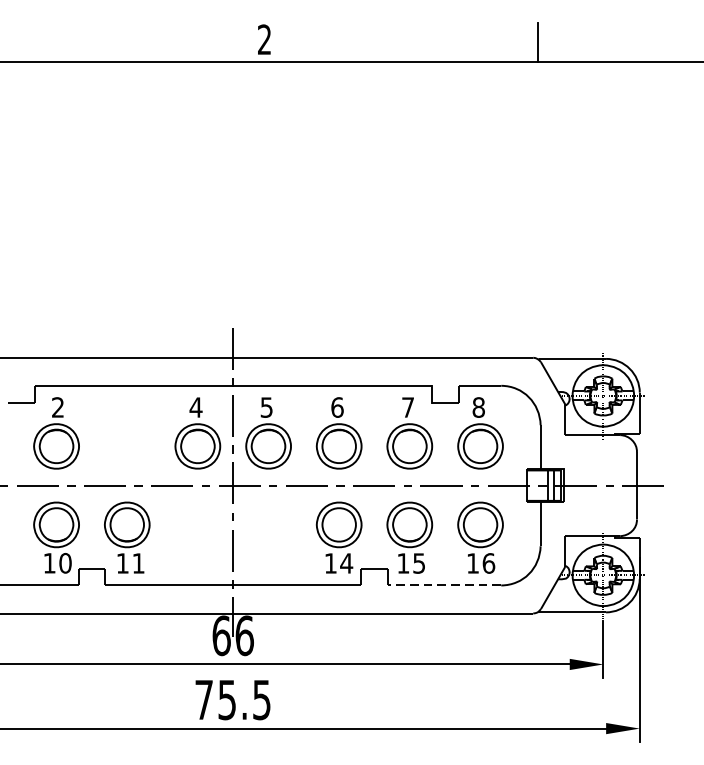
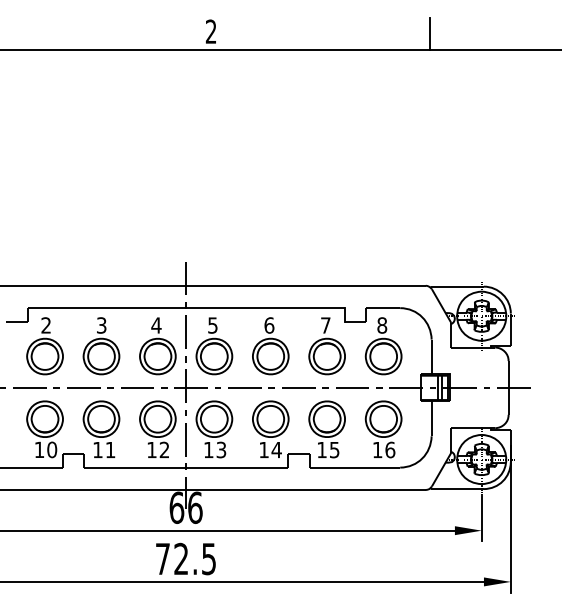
part: (127, 433) -> (101, 346), added
part: (197, 536) -> (157, 428), added
part: (268, 537) -> (214, 429), added
line: (444, 585) -> (354, 467), dashed -> solid
text: (227, 699) -> (181, 558), 75.5 -> 72.5

